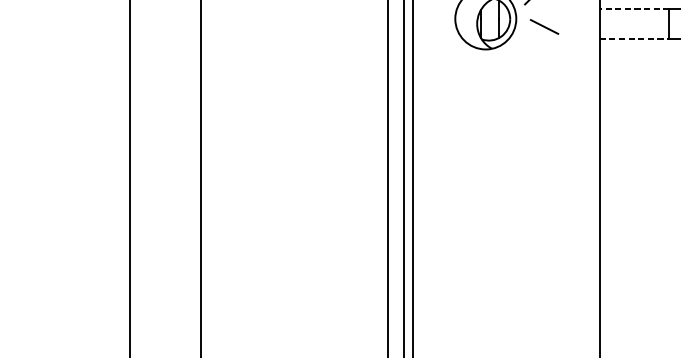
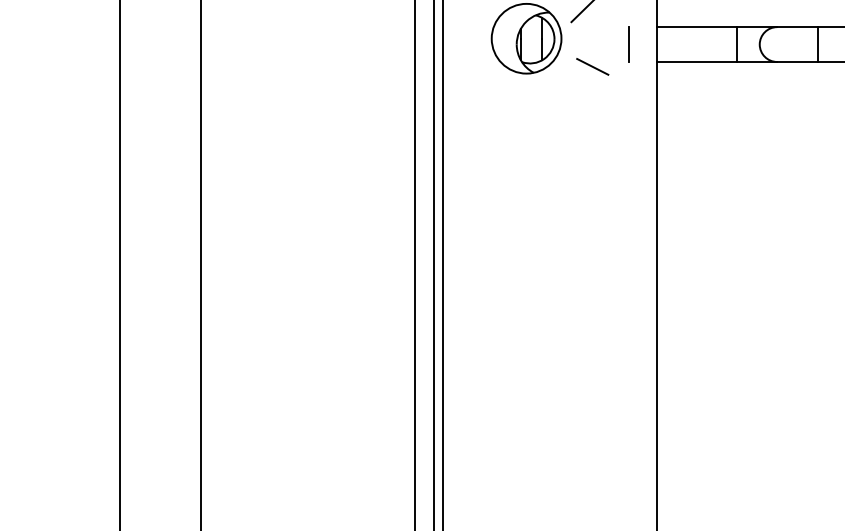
line: (634, 9) -> (696, 27), dashed -> solid
line: (575, 24) -> (629, 44), added
line: (544, 26) -> (592, 66), moved
line: (634, 38) -> (696, 61), dashed -> solid

